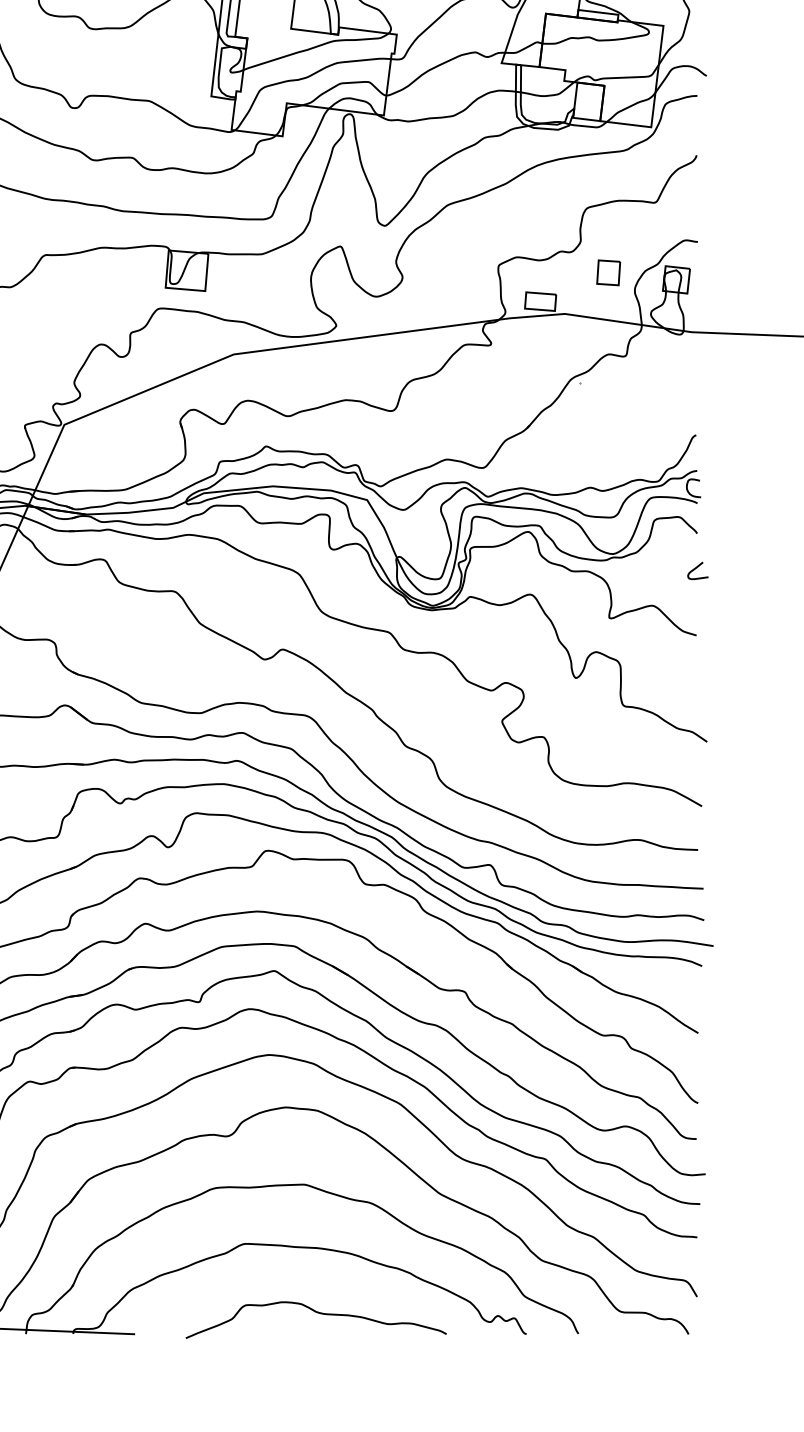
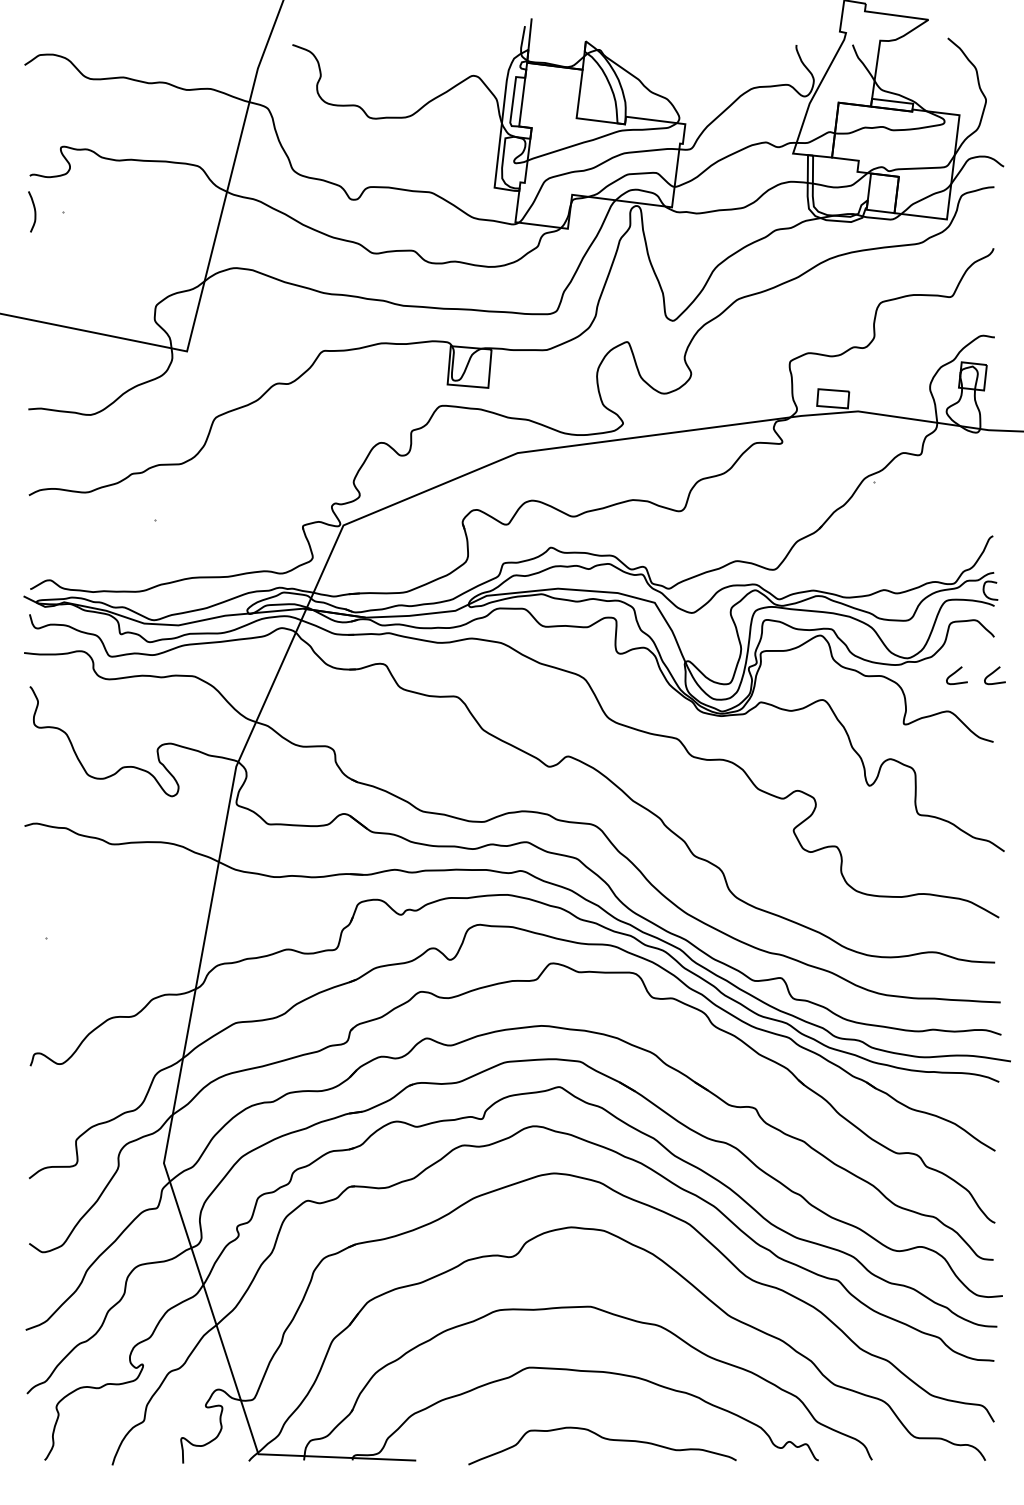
part: (608, 272) -> (902, 368), removed
curve: (659, 568) -> (955, 673), added

